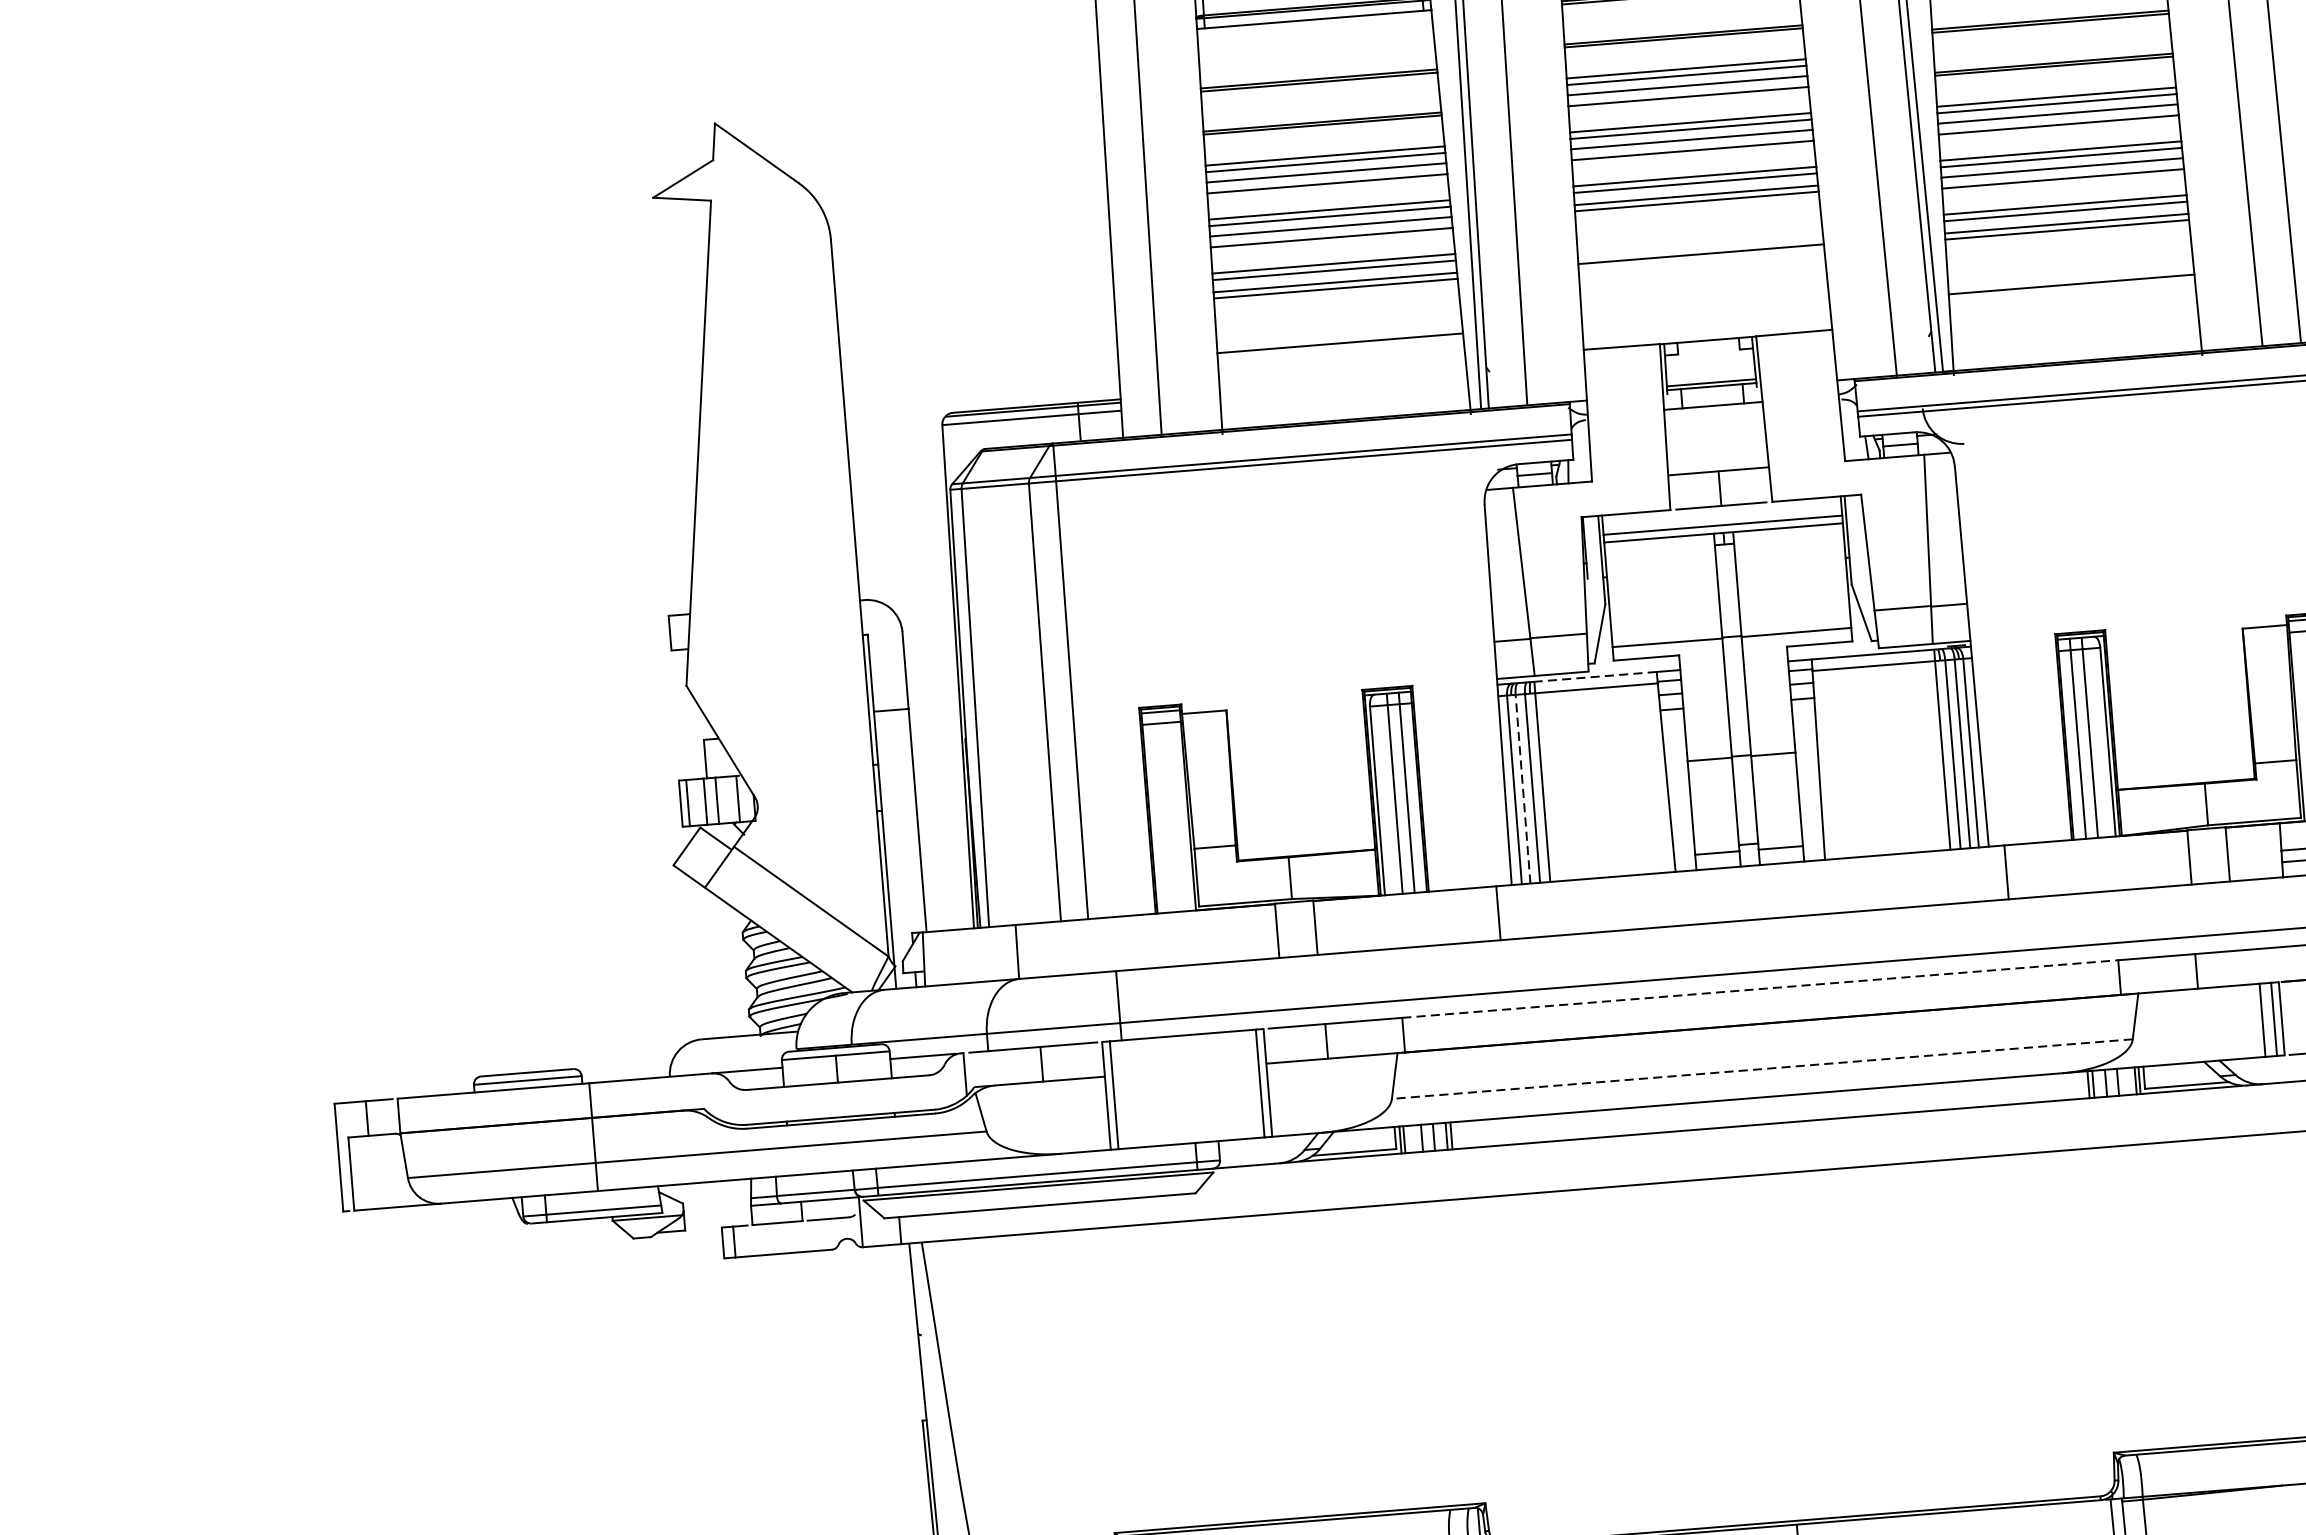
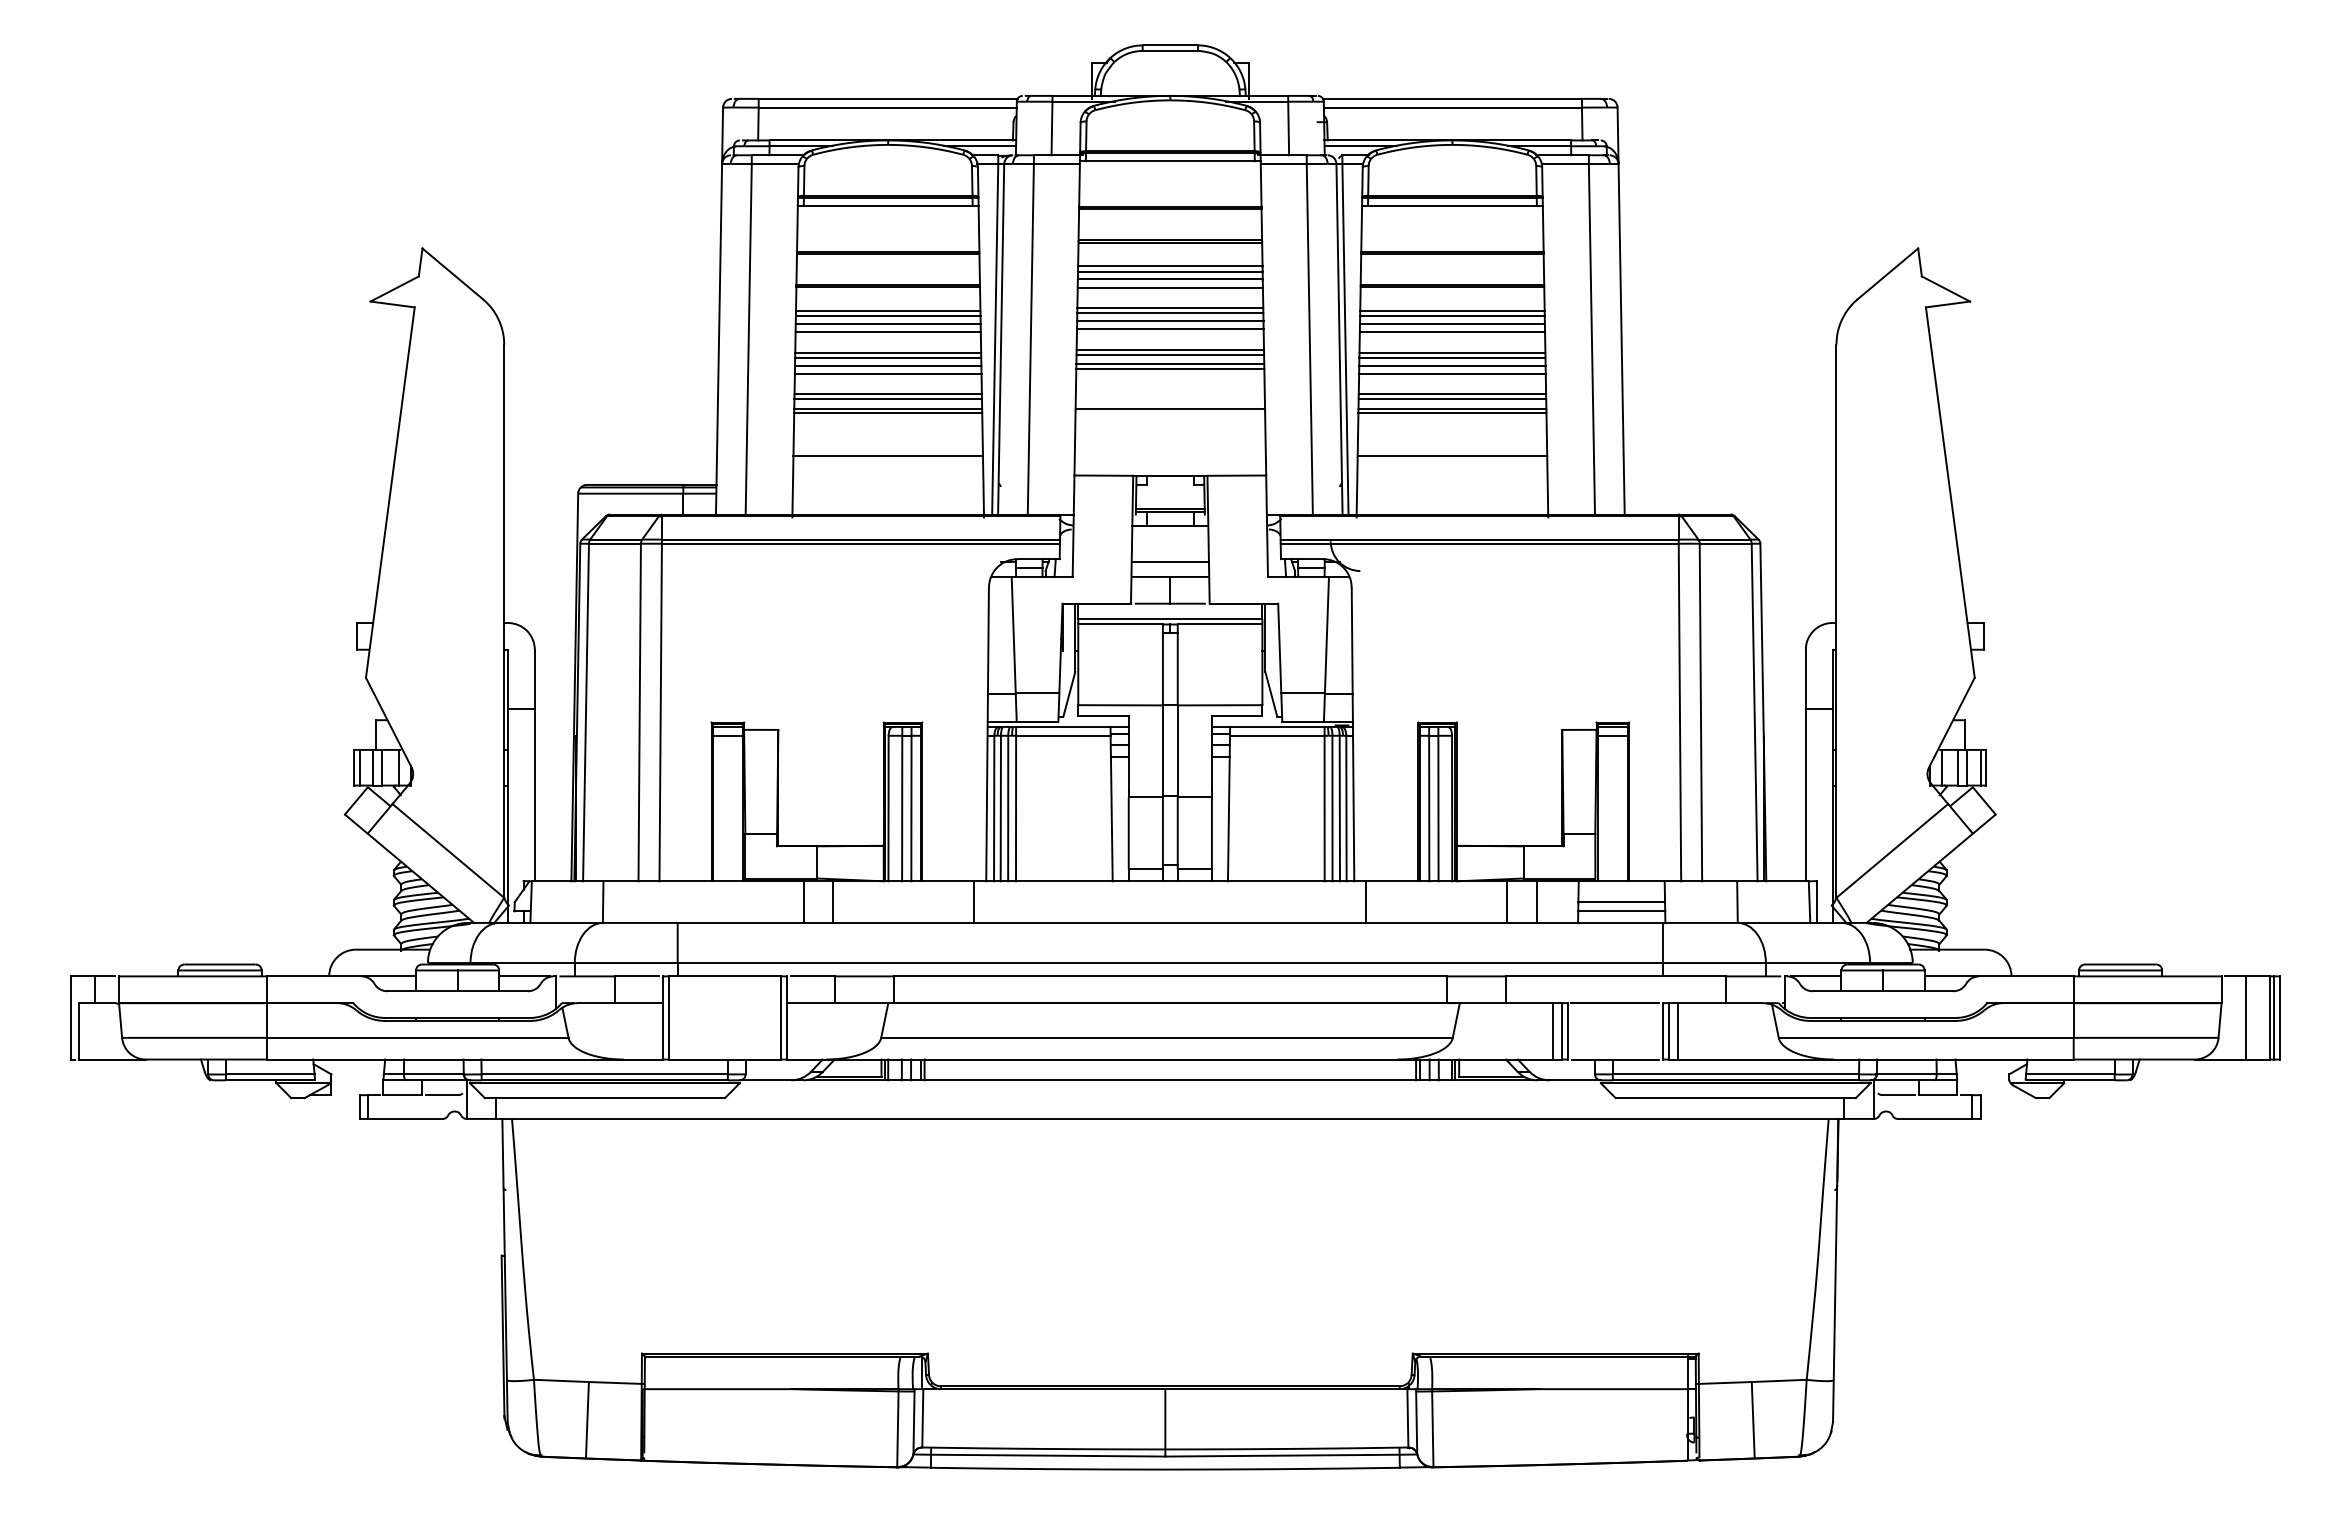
line: (1716, 452) -> (1169, 562), added
line: (1594, 676) -> (1062, 726), dashed -> solid
line: (1522, 789) -> (1000, 808), dashed -> solid
line: (1760, 989) -> (1170, 976), dashed -> solid
line: (1762, 1068) -> (1167, 1037), dashed -> solid

